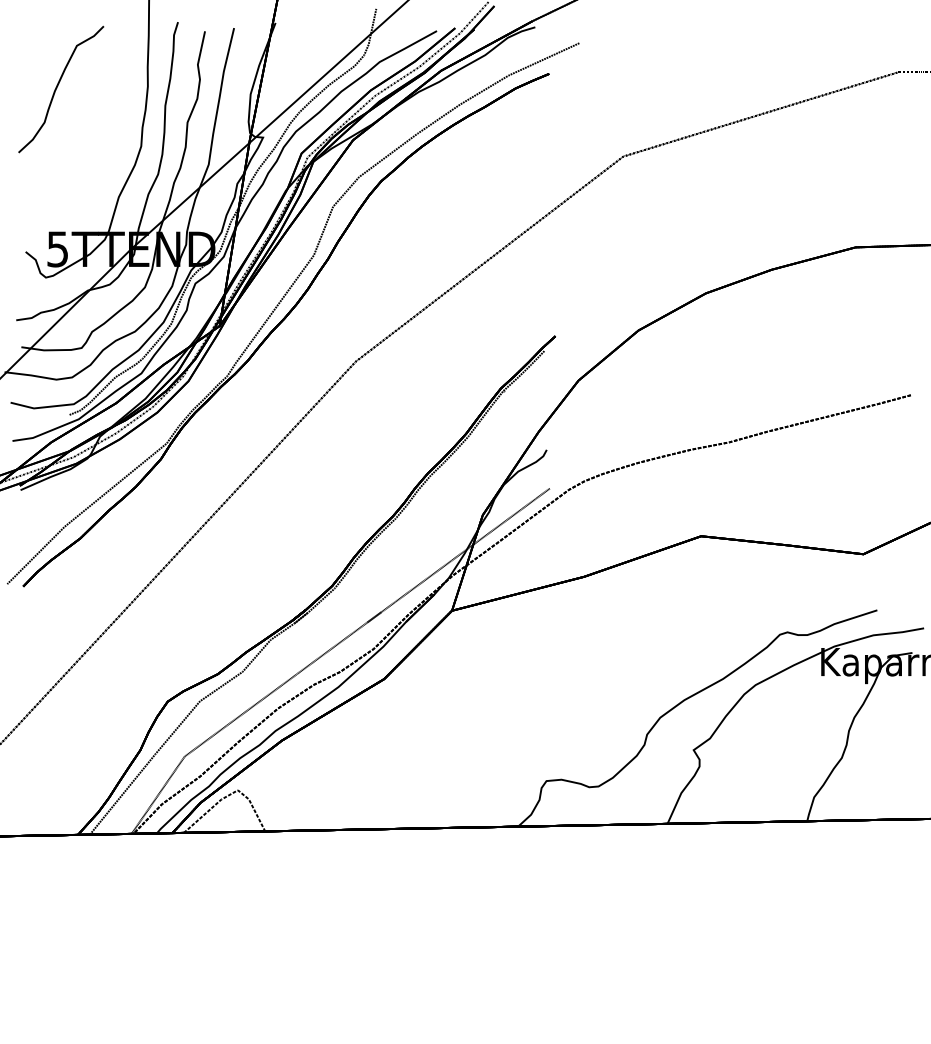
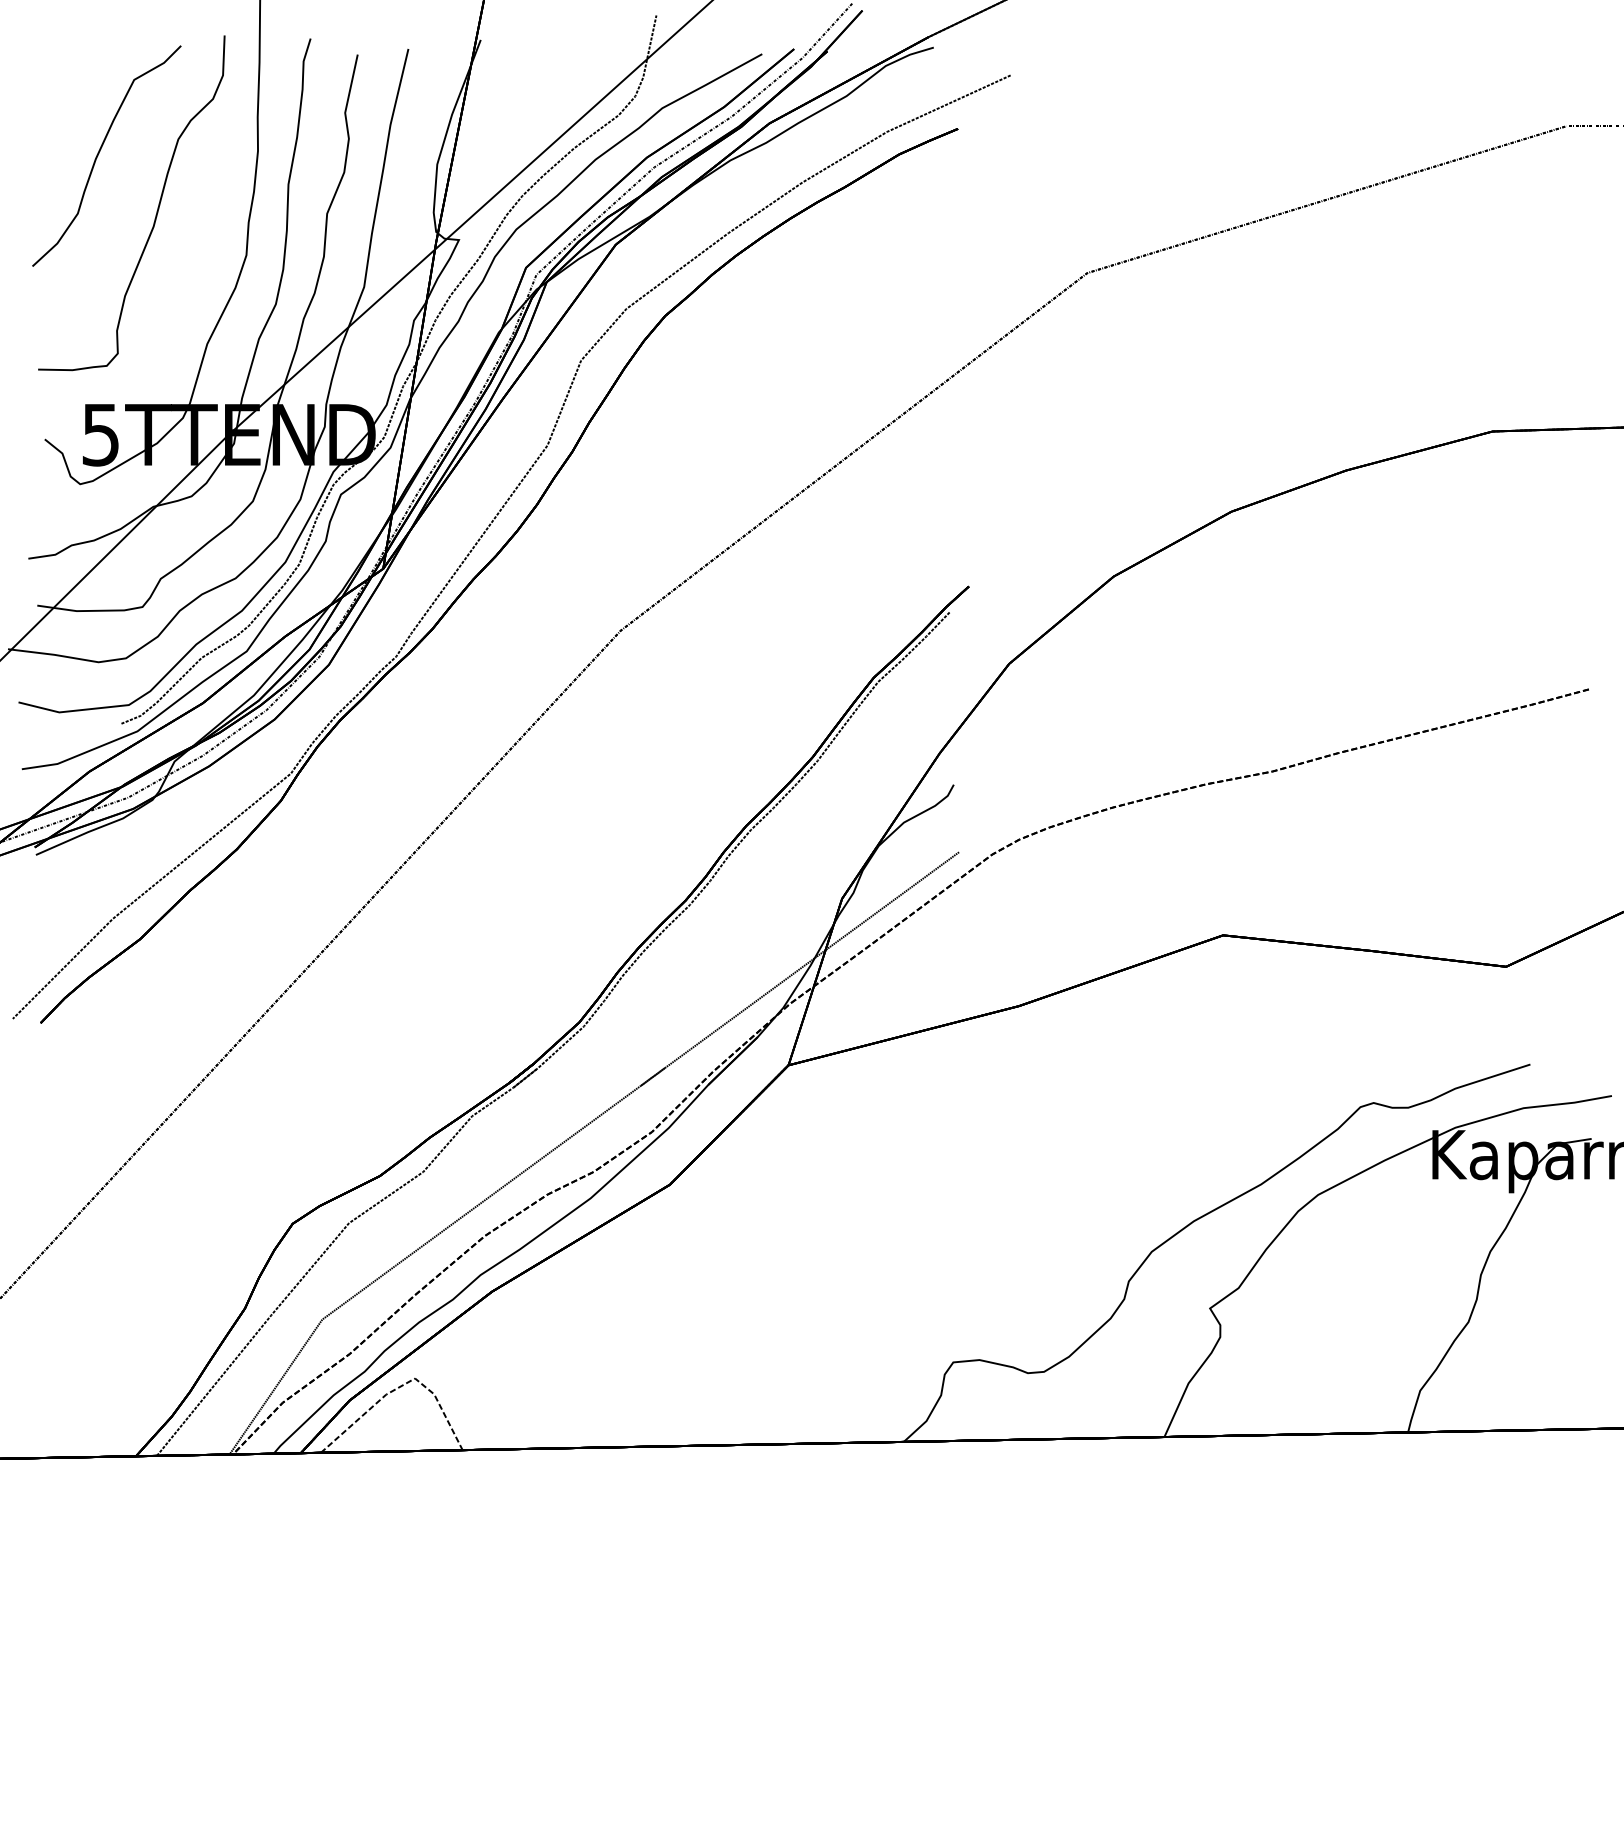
part: (89, 119) -> (156, 208), added

